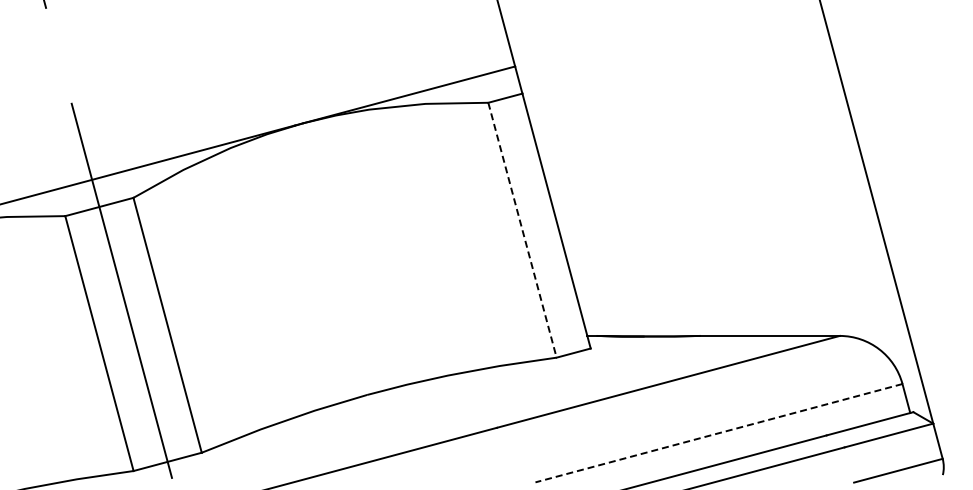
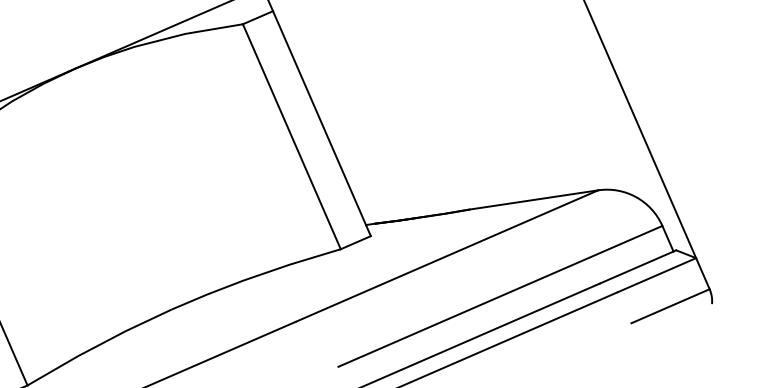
line: (522, 230) -> (291, 137), dashed -> solid
line: (718, 433) -> (500, 296), dashed -> solid

